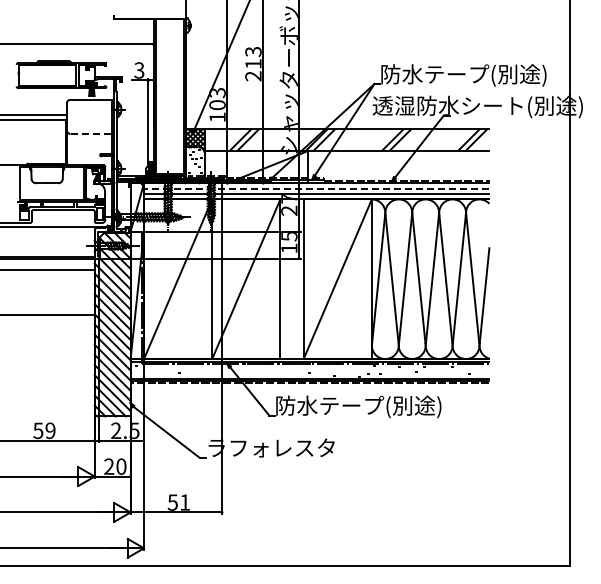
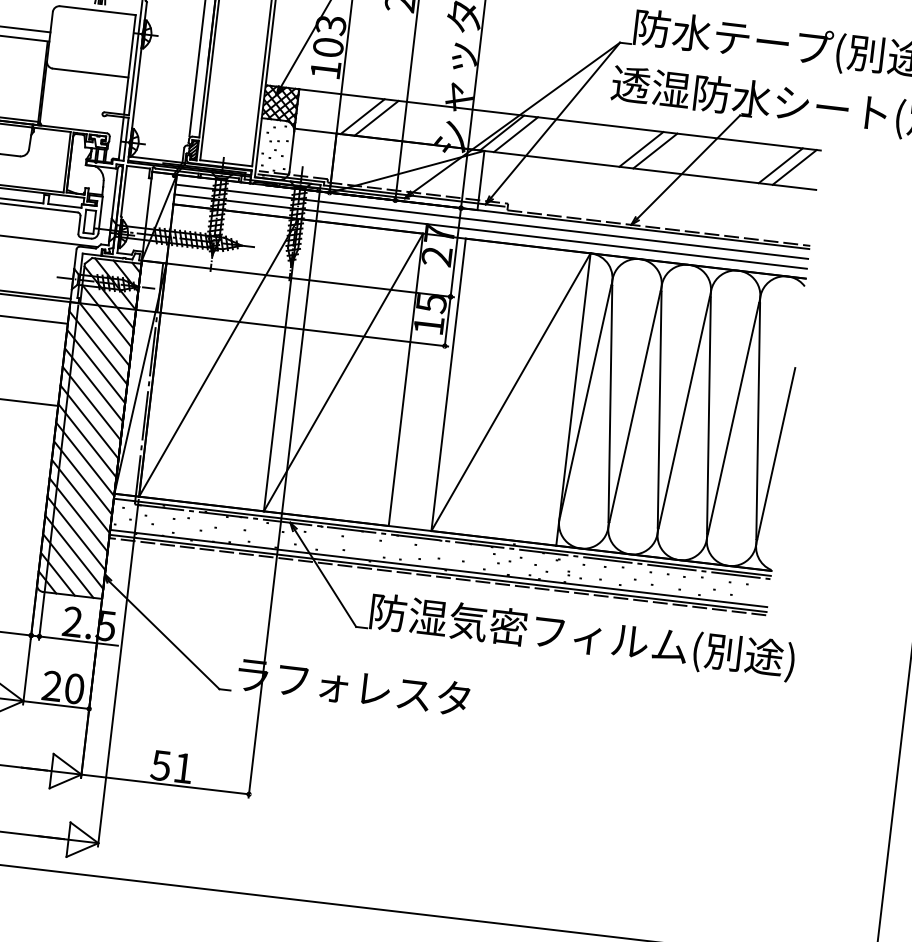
line: (91, 133) -> (91, 72), dashed -> solid
line: (316, 188) -> (491, 221), dashed -> solid
text: (402, 406) -> (602, 639), 防水テープ(別途) -> 防湿気密フィルム(別途)

